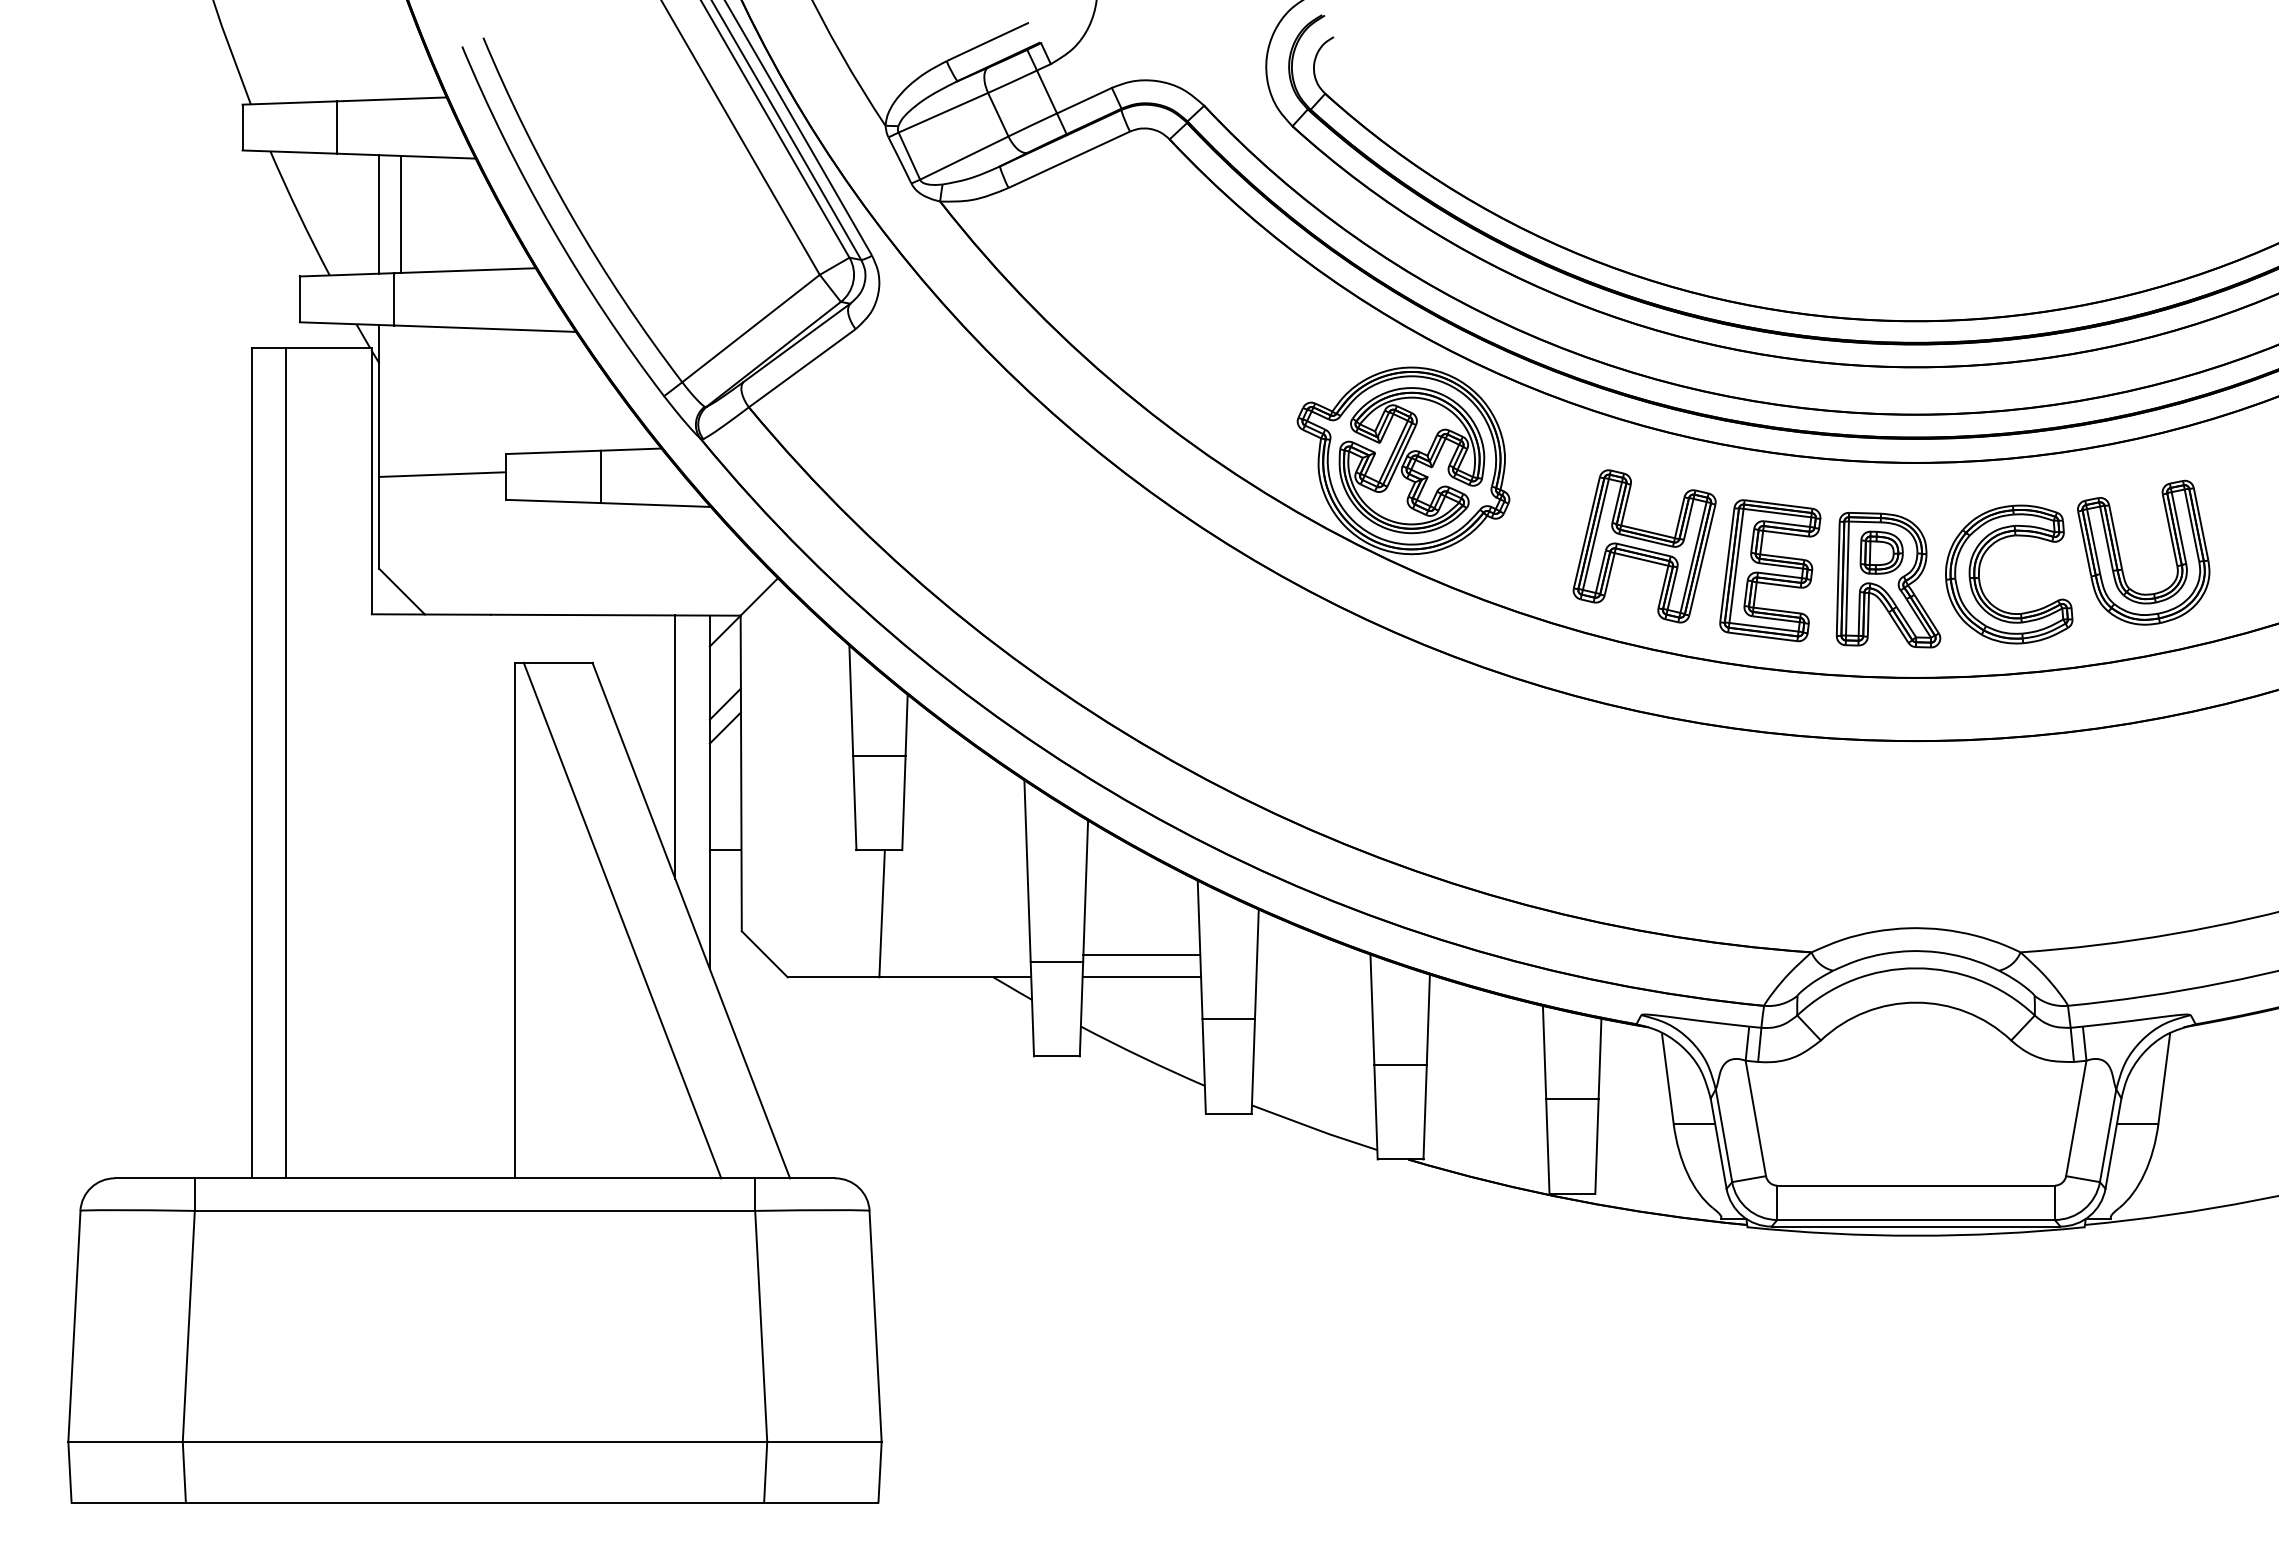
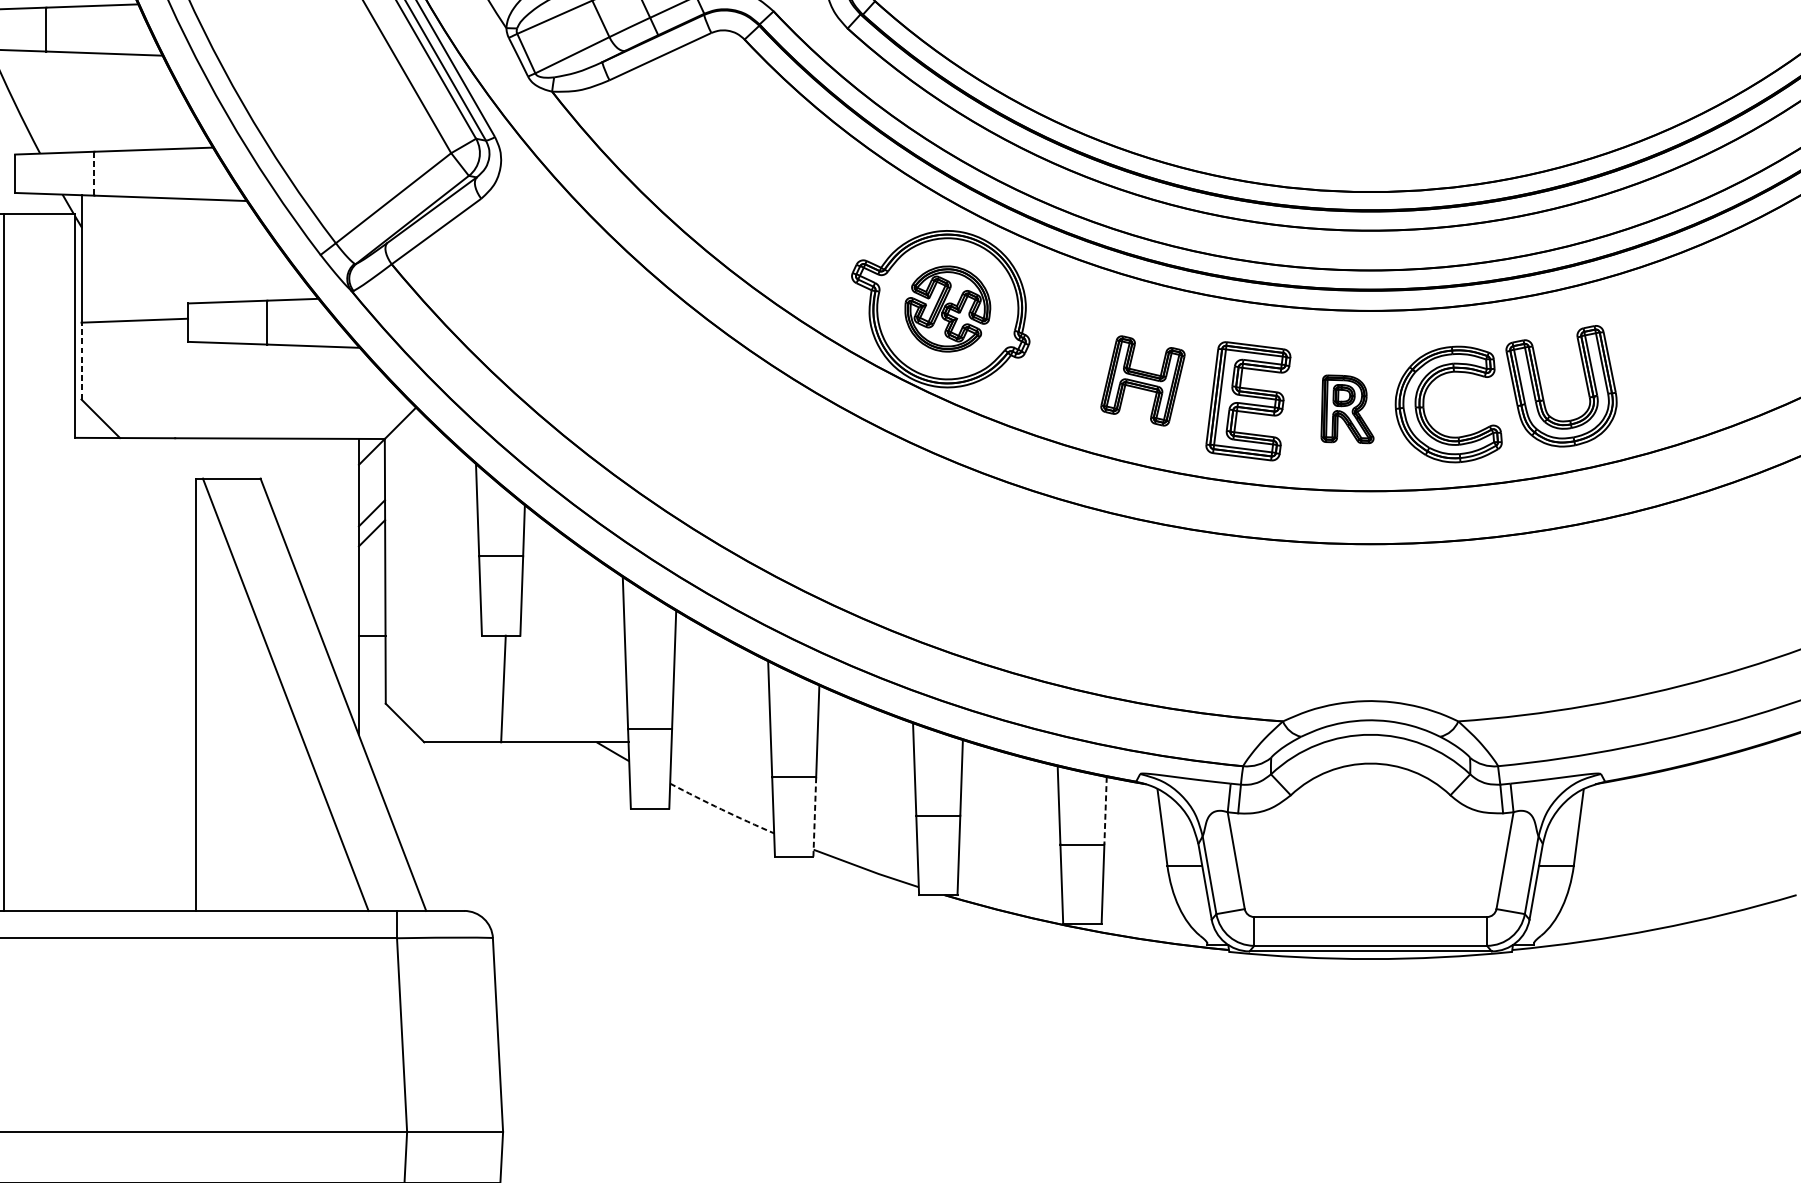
line: (401, 213) -> (100, 101), removed
line: (379, 214) -> (81, 102), removed
line: (394, 299) -> (94, 173), solid -> dashed
part: (1411, 460) -> (947, 308), size x0.7
line: (379, 522) -> (81, 360), solid -> dashed
part: (1644, 546) -> (1142, 381), size x0.7
part: (1888, 580) -> (1347, 409), size x0.6
line: (675, 747) -> (330, 549), removed
line: (1141, 955) -> (721, 724), removed
line: (1141, 977) -> (721, 742), removed
arc: (1142, 1057) -> (721, 809), solid -> dashed
line: (1600, 1059) -> (1105, 811), solid -> dashed
line: (1253, 1066) -> (814, 817), solid -> dashed

